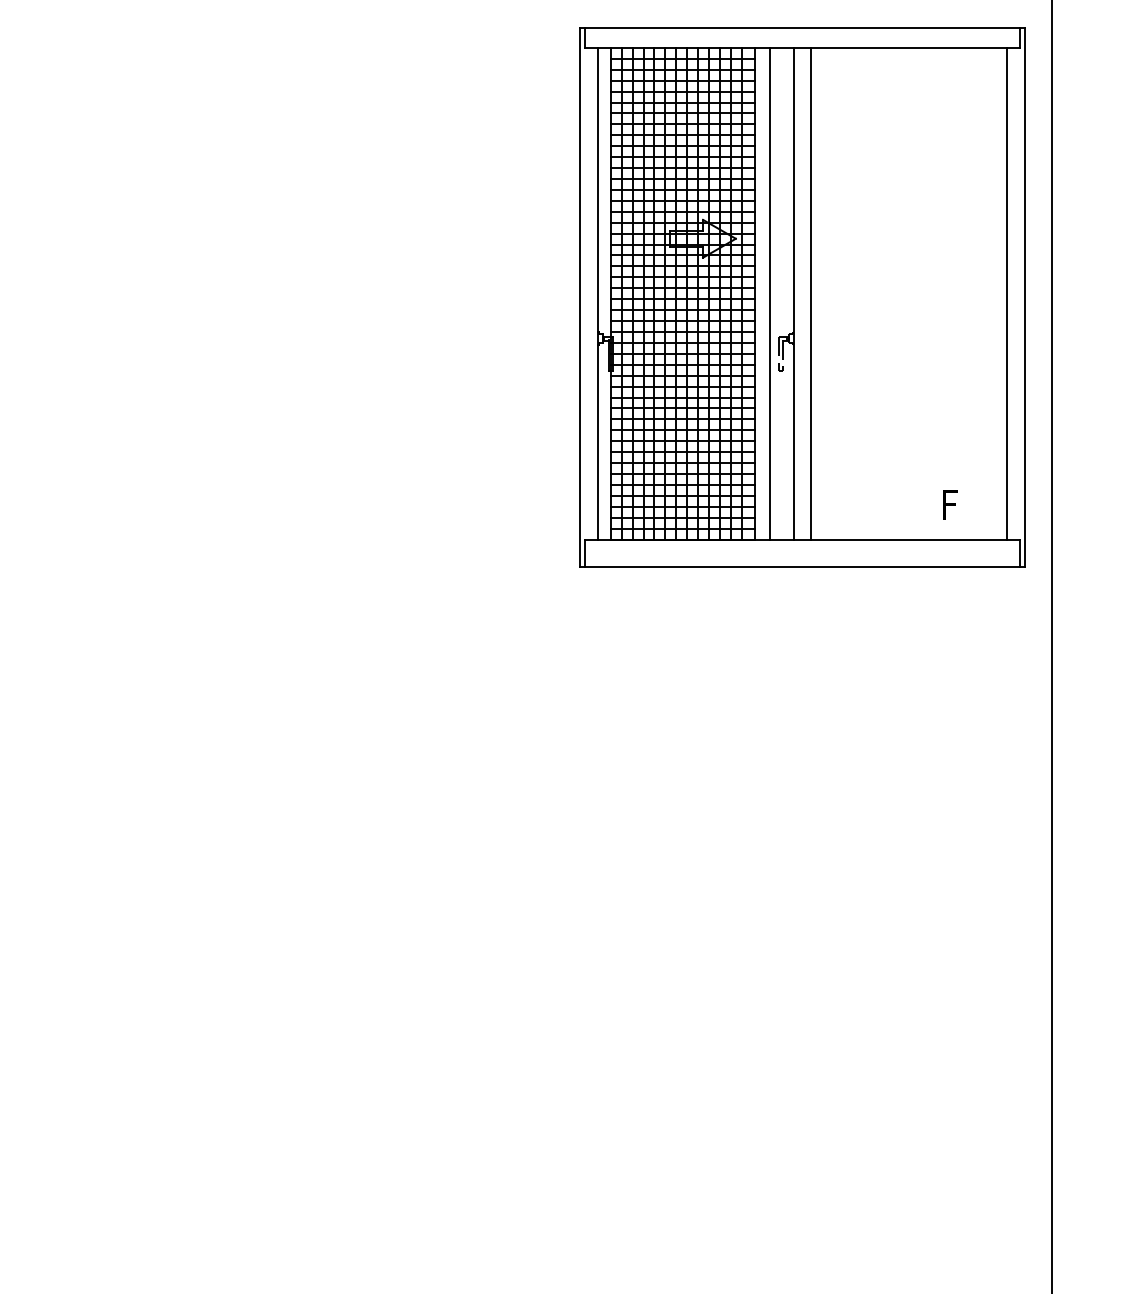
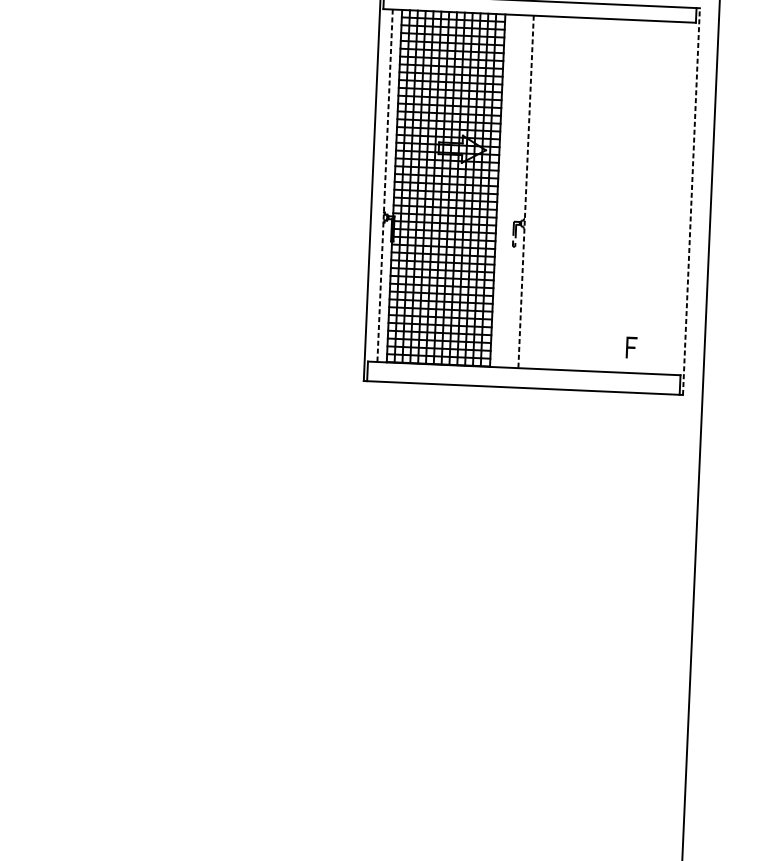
line: (597, 294) -> (384, 185), solid -> dashed
line: (769, 294) -> (508, 191), removed
line: (794, 294) -> (526, 192), solid -> dashed
line: (810, 294) -> (537, 192), removed
line: (1007, 294) -> (678, 198), removed
line: (1025, 297) -> (691, 201), solid -> dashed

